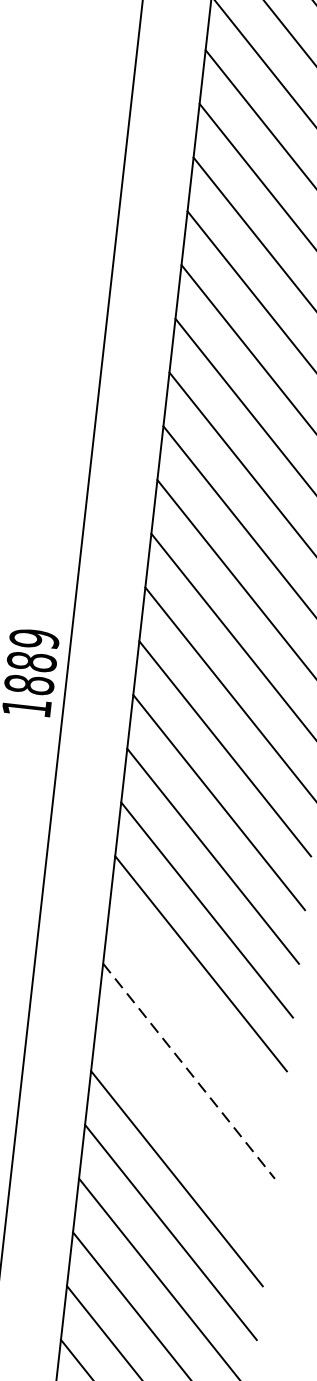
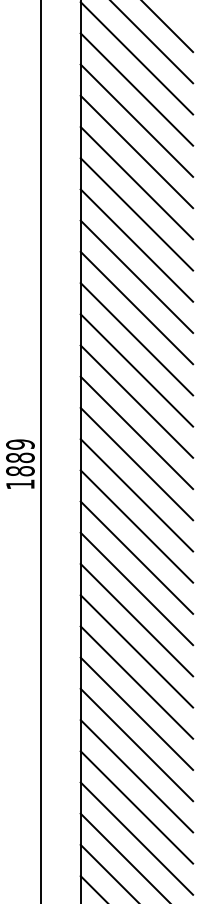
line: (194, 1017) -> (136, 651), added
line: (190, 1071) -> (137, 682), dashed -> solid
line: (182, 1124) -> (136, 713), added

